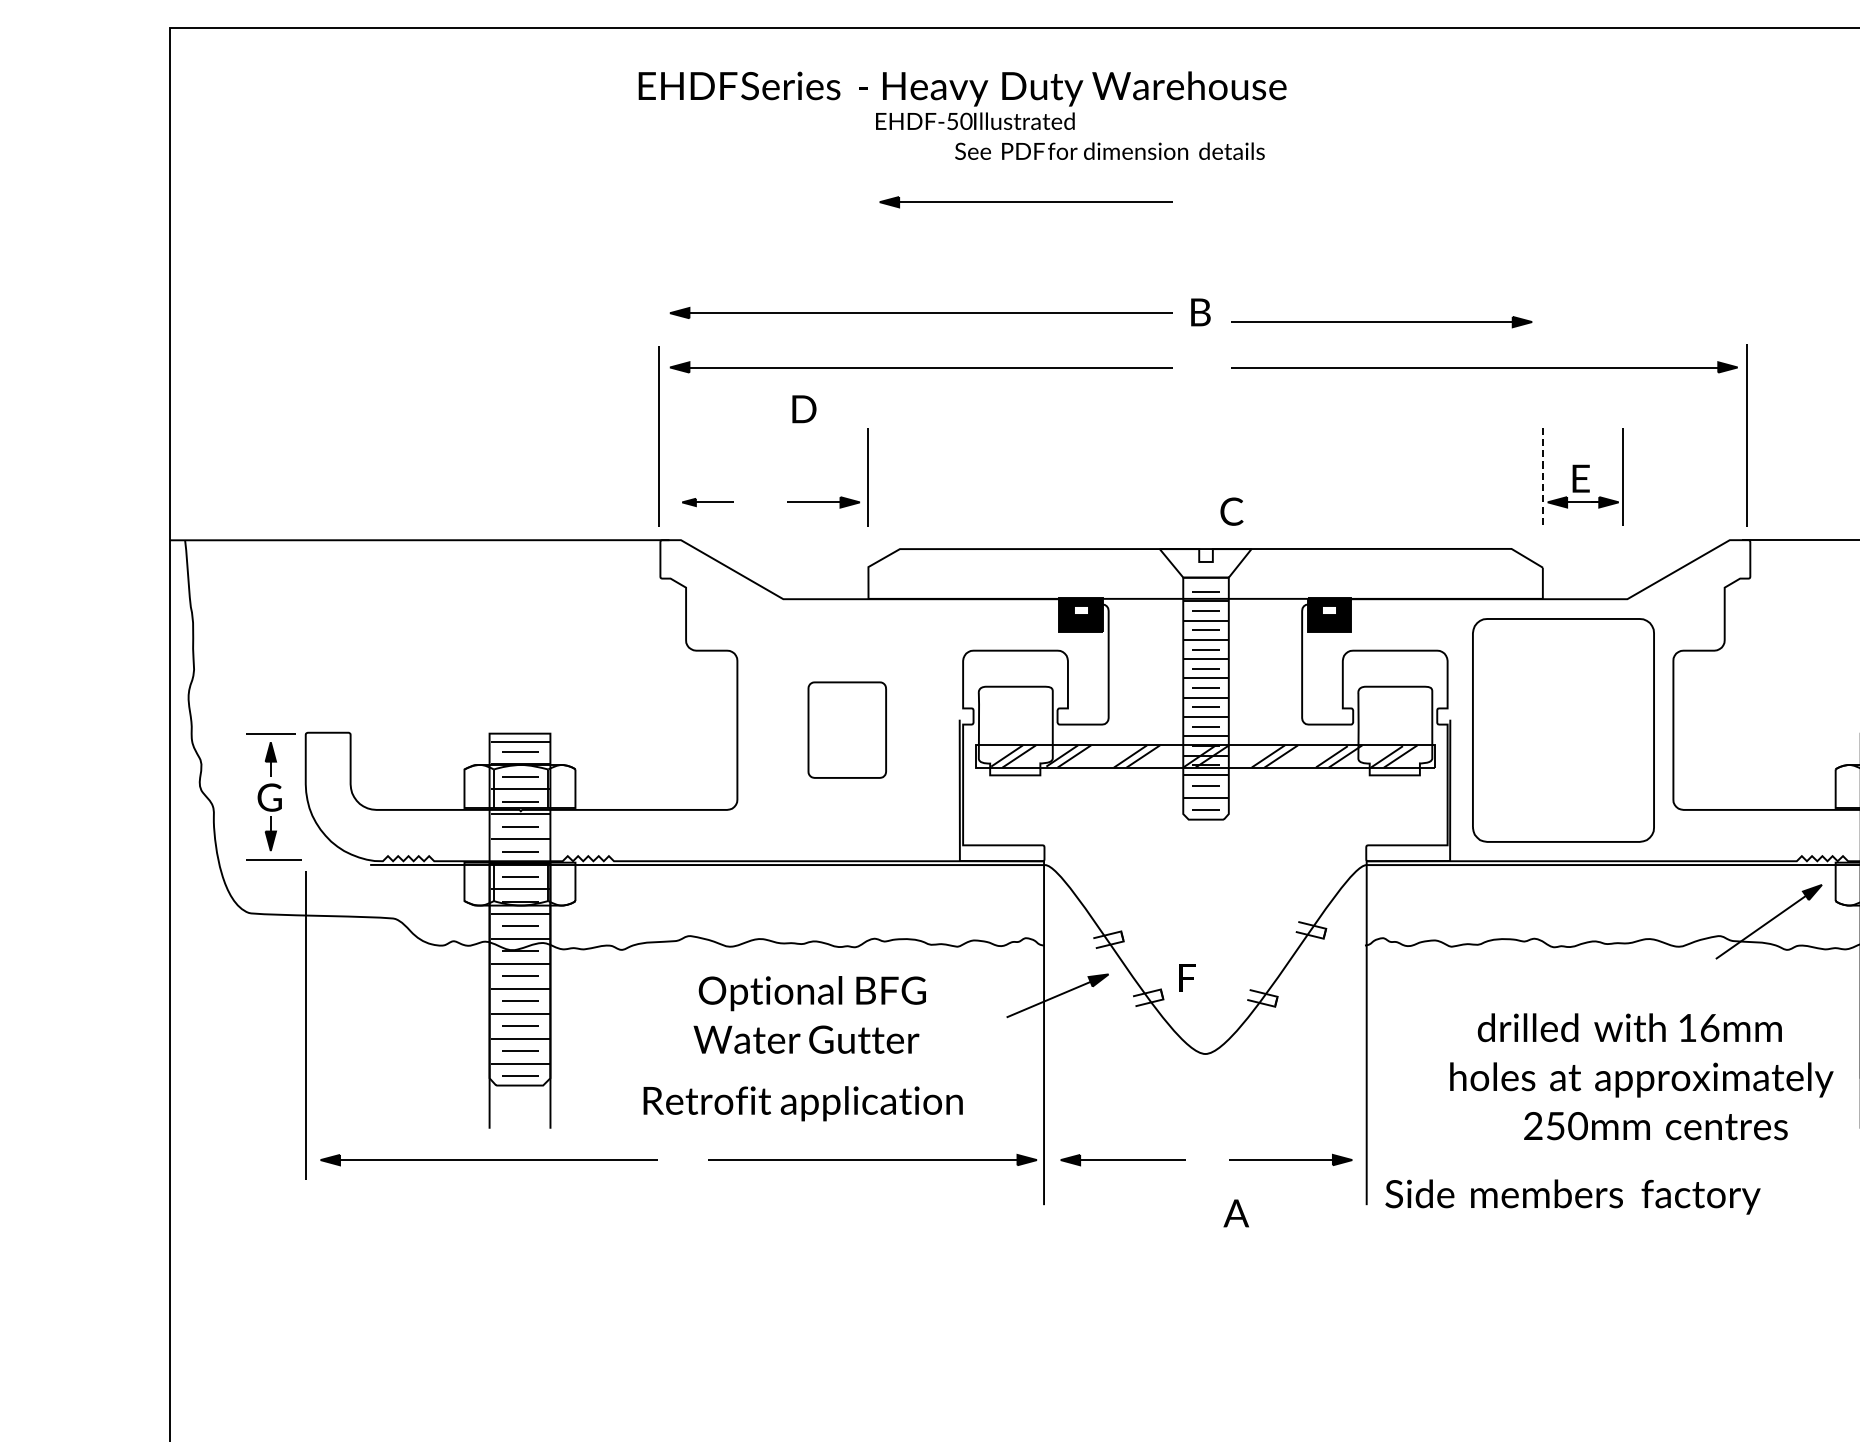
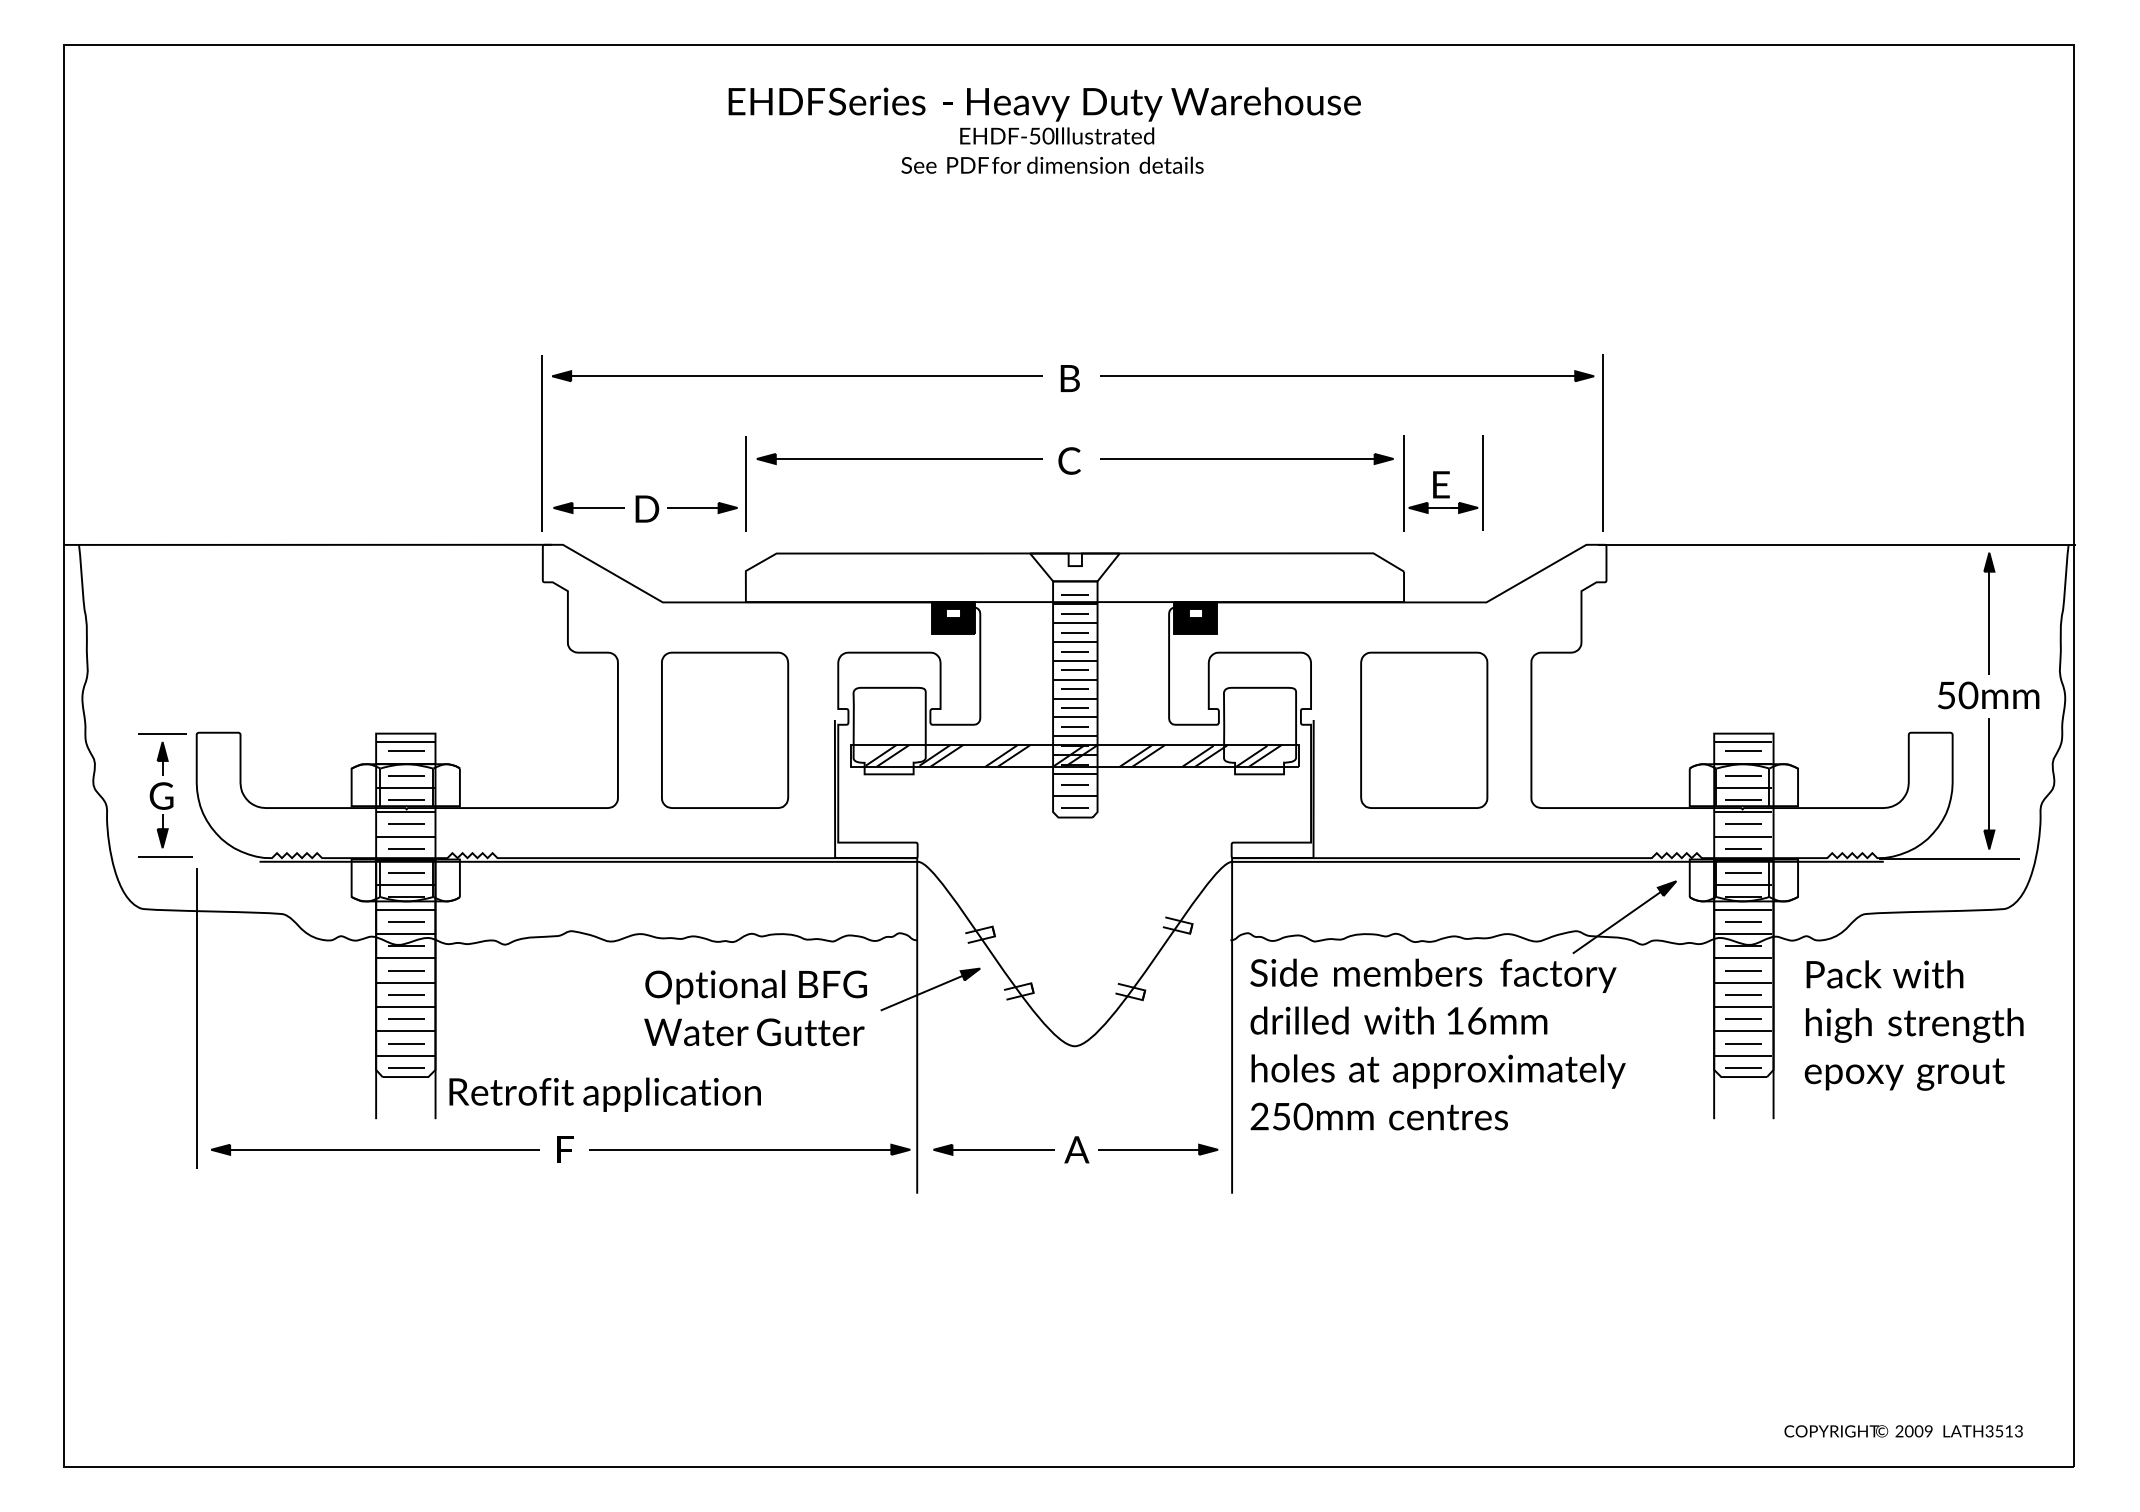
text: (962, 100) -> (1044, 115), moved
text: (1109, 150) -> (1052, 164), moved
part: (1025, 202) -> (899, 459), moved
part: (921, 312) -> (797, 322), removed
text: (1200, 312) -> (1069, 378), moved
part: (1381, 321) -> (1246, 458), moved
text: (804, 408) -> (647, 508), moved
line: (1543, 477) -> (1404, 483), dashed -> solid
part: (707, 501) -> (588, 507), size x1.43
text: (1231, 511) -> (1069, 460), moved
part: (847, 729) -> (725, 729), size x1.67
part: (1563, 729) -> (1424, 729), size x0.71
text: (1187, 977) -> (565, 1149), moved
text: (811, 993) -> (755, 987), moved
text: (1629, 1027) -> (1398, 1020), moved
text: (806, 1039) -> (754, 1032), moved
text: (1641, 1079) -> (1438, 1071), moved
text: (802, 1103) -> (604, 1094), moved
text: (1655, 1125) -> (1378, 1116), moved
text: (1573, 1196) -> (1433, 975), moved
text: (1235, 1213) -> (1076, 1149), moved

